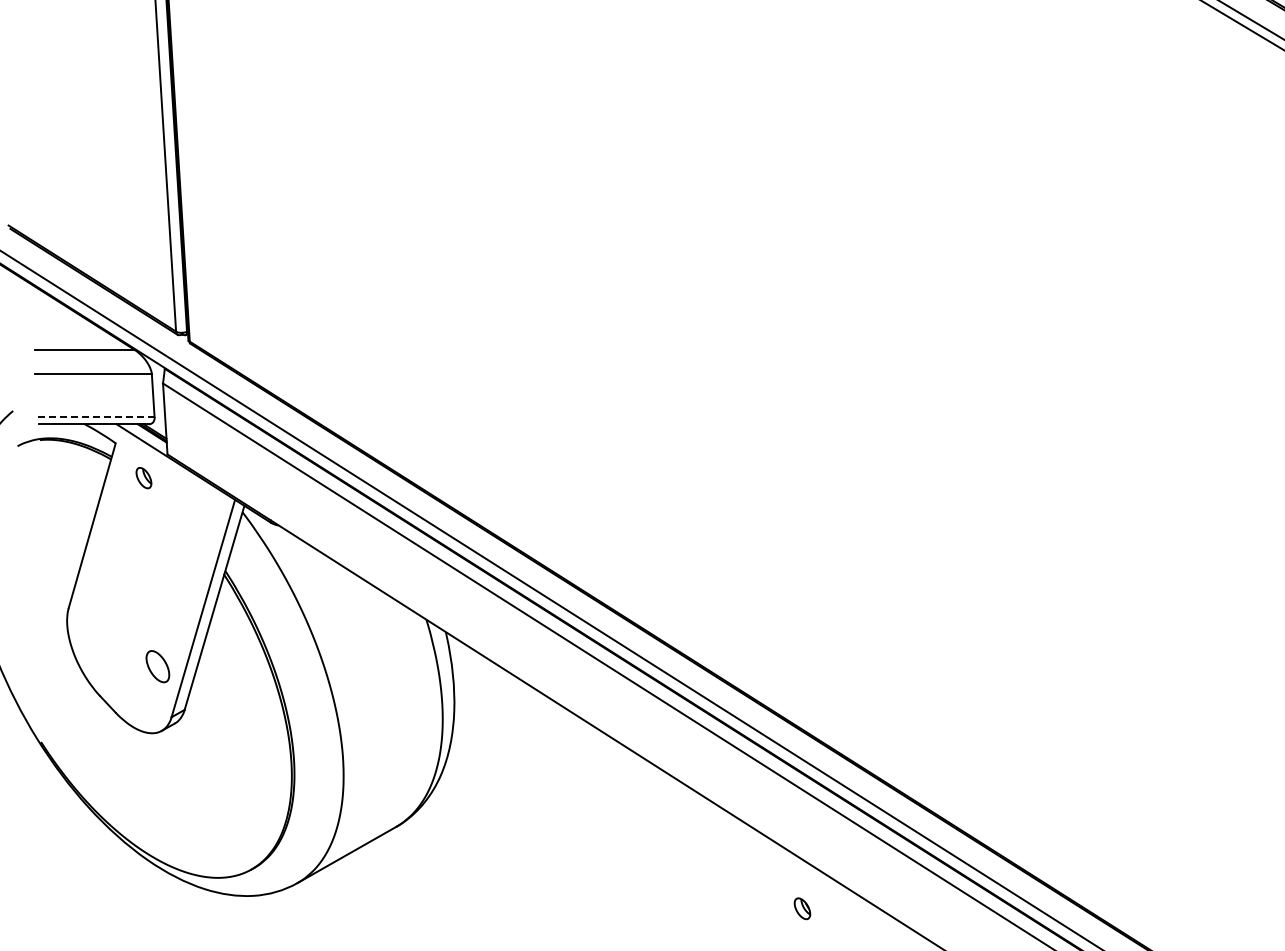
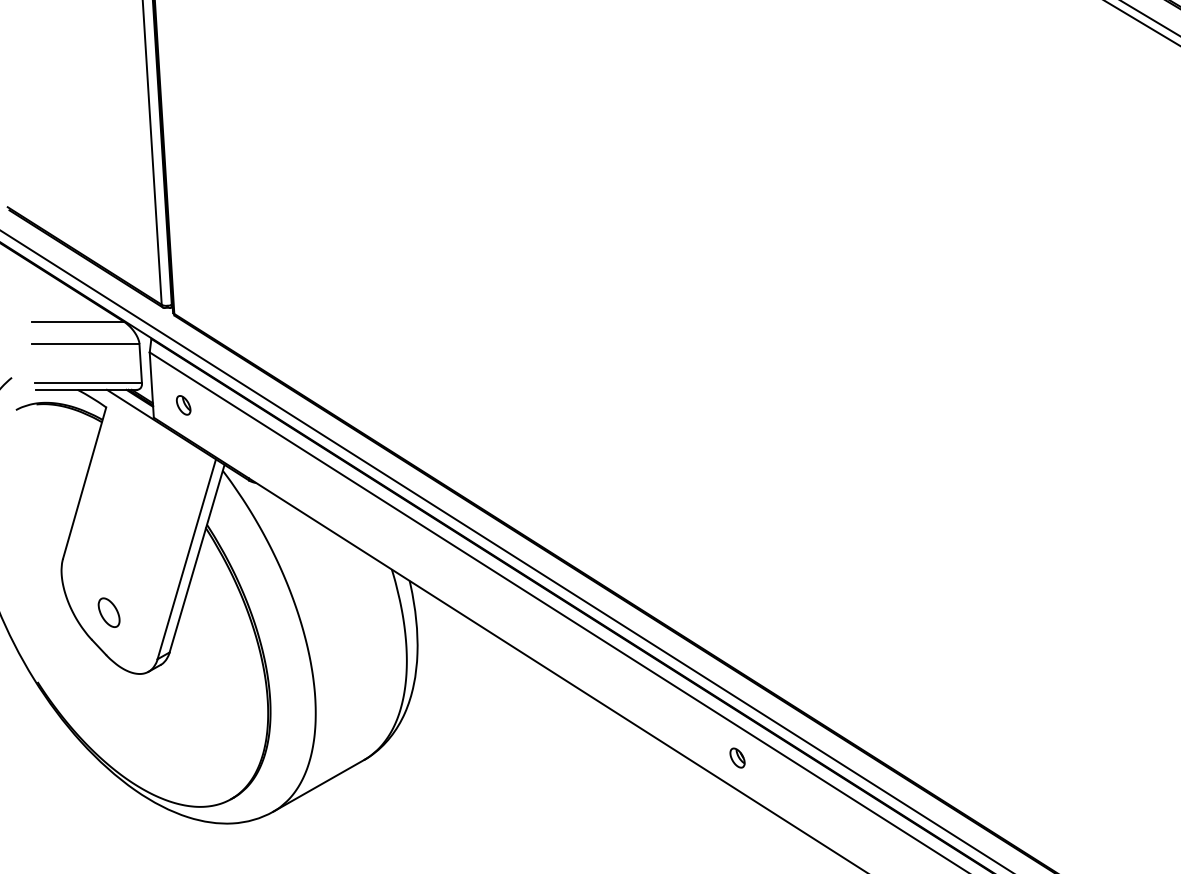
line: (95, 417) -> (87, 383), dashed -> solid
part: (143, 478) -> (183, 405), moved
part: (157, 666) -> (108, 612), moved
part: (802, 908) -> (737, 757), moved

